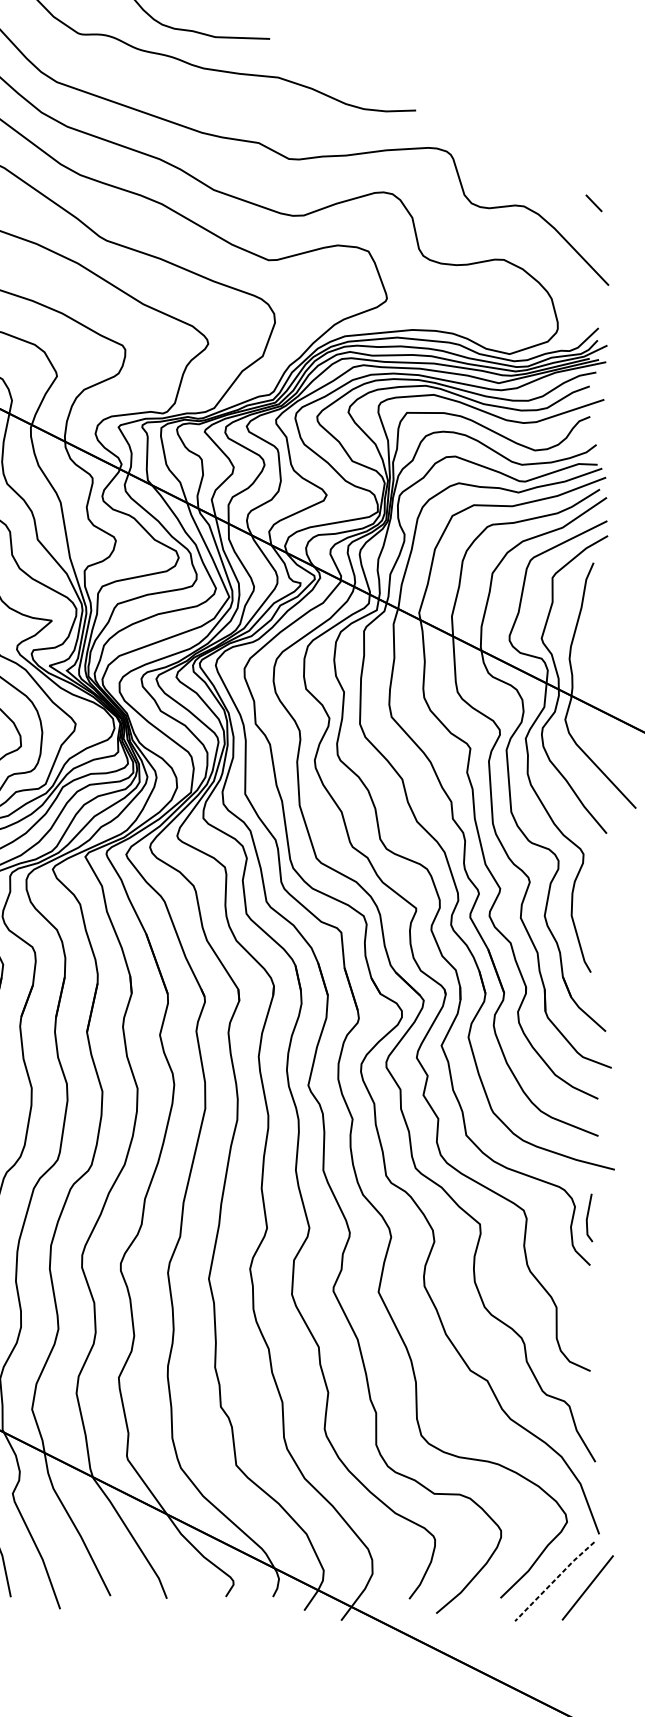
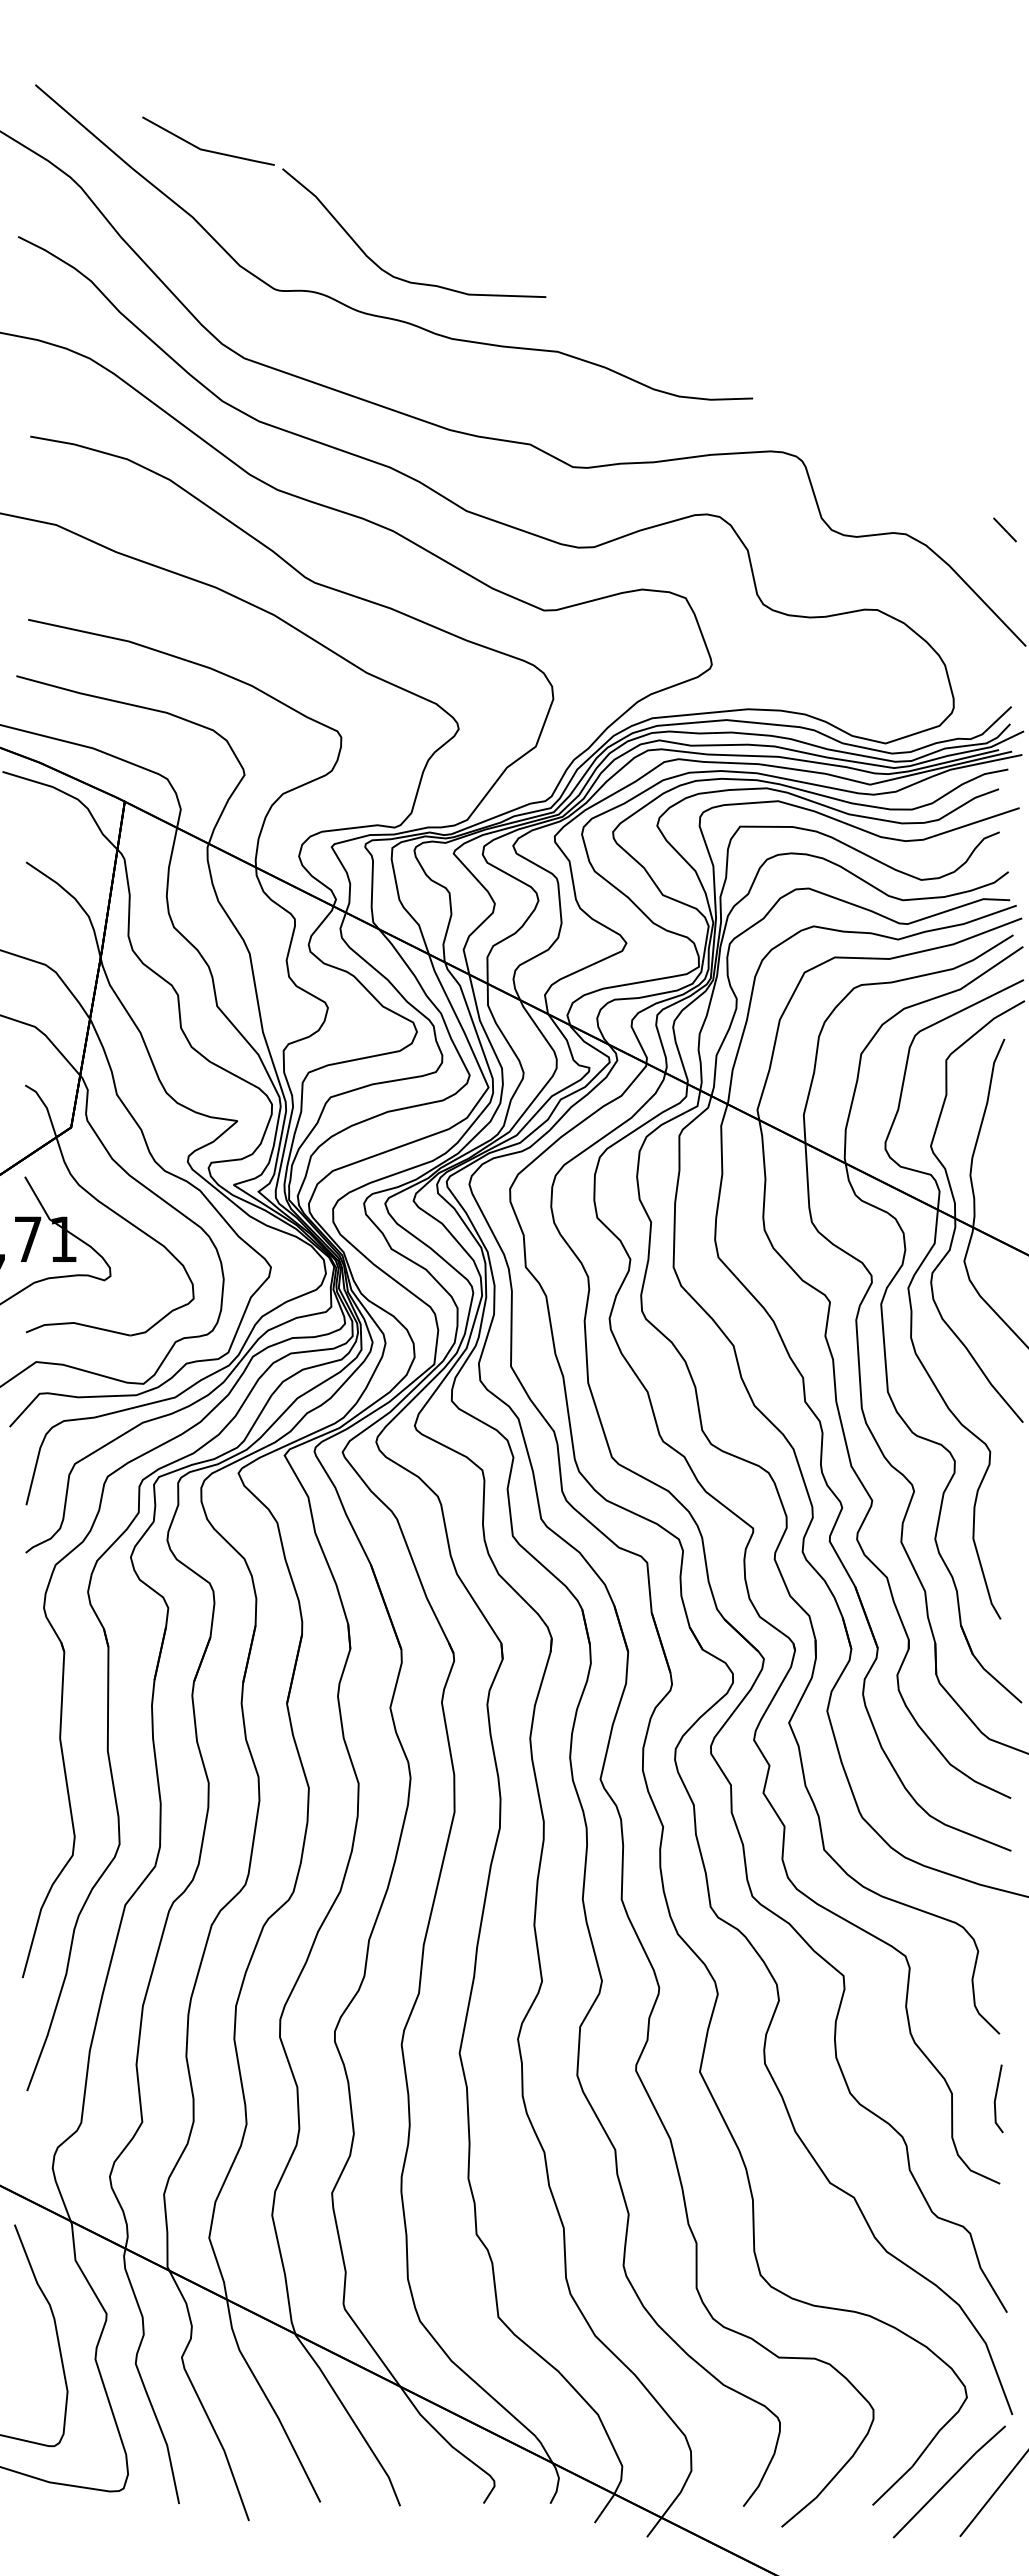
line: (587, 1217) -> (996, 2098), moved
line: (554, 1581) -> (948, 2481), dashed -> solid

